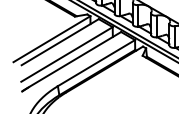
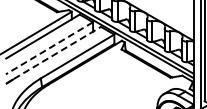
line: (67, 54) -> (49, 48), solid -> dashed
line: (75, 58) -> (57, 52), solid -> dashed

